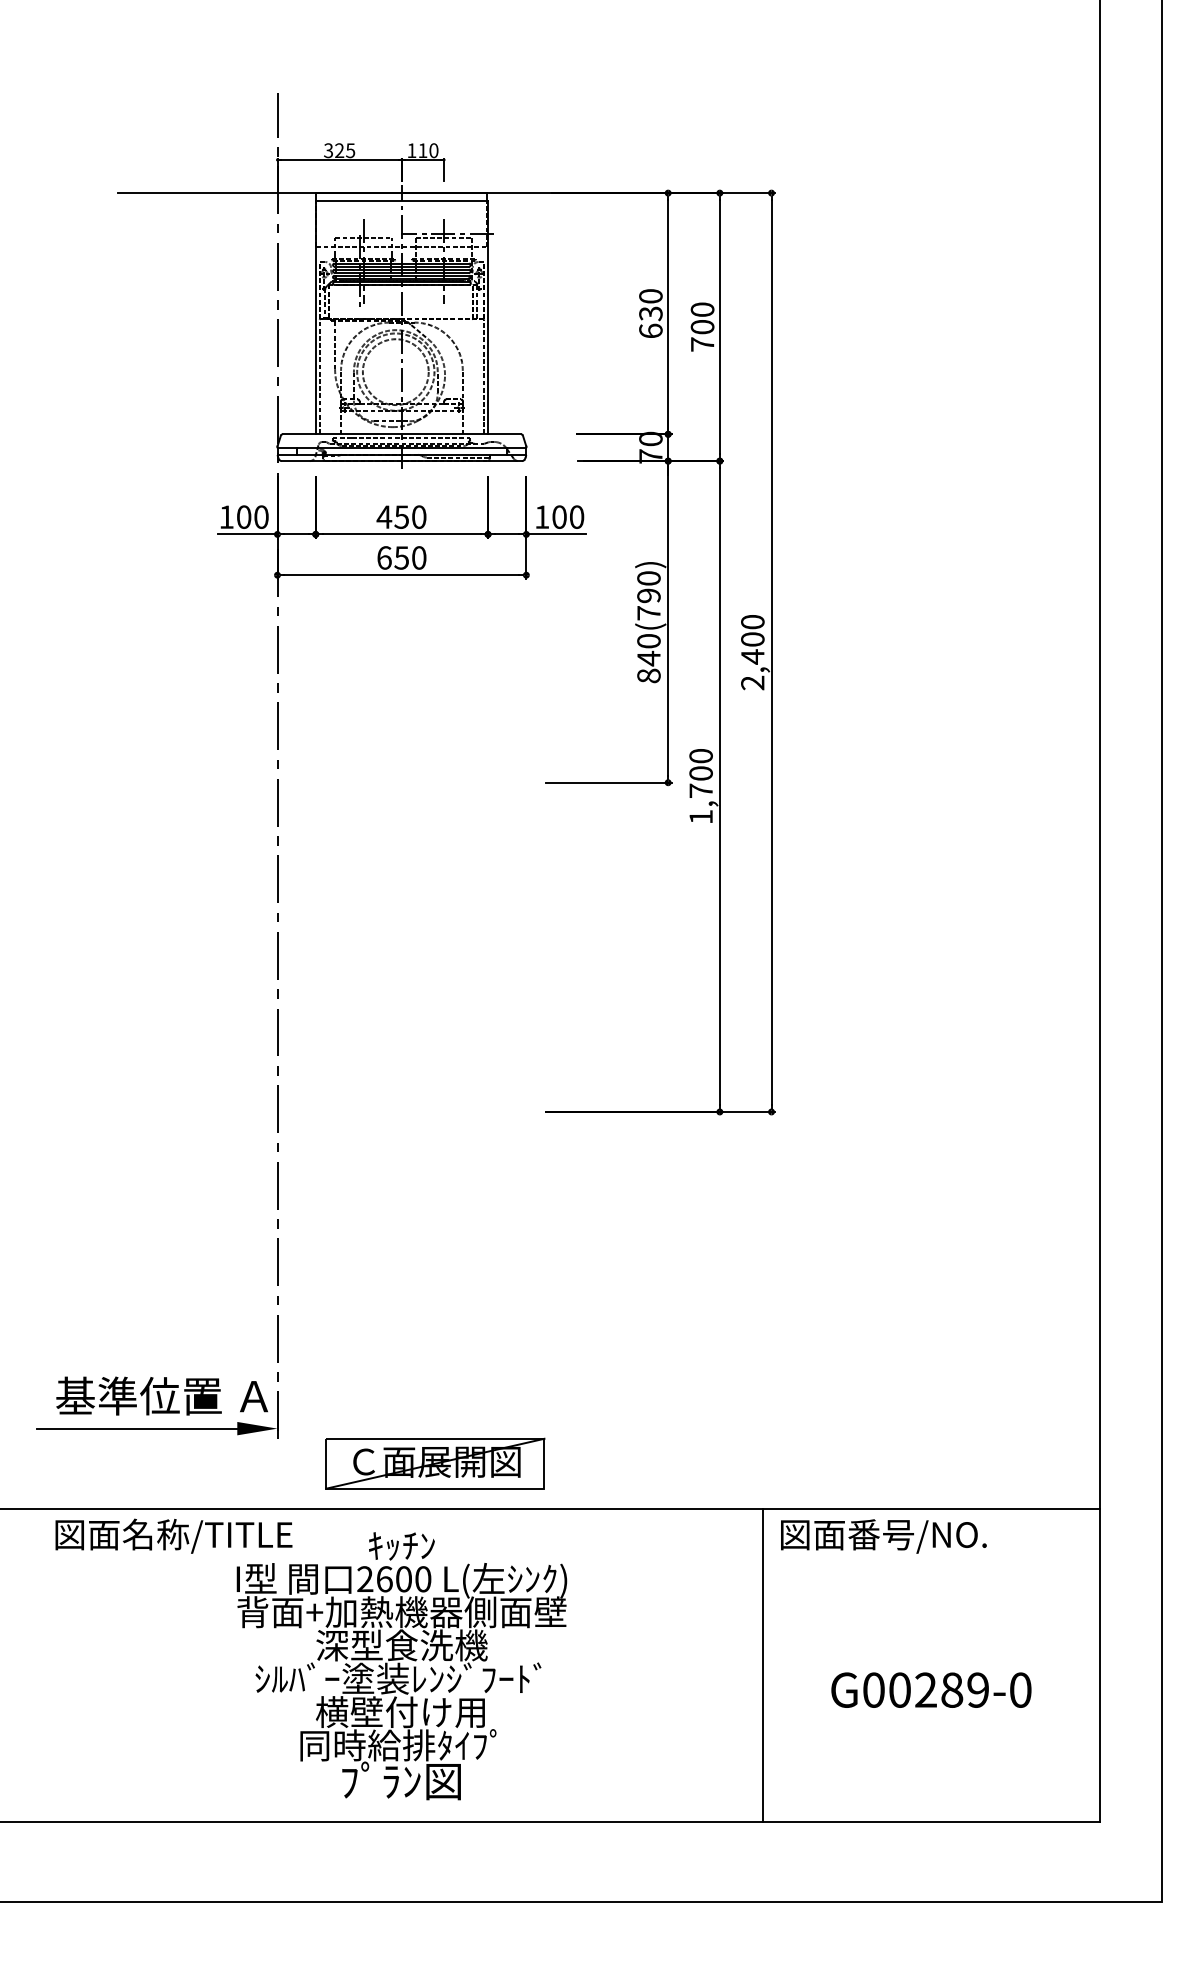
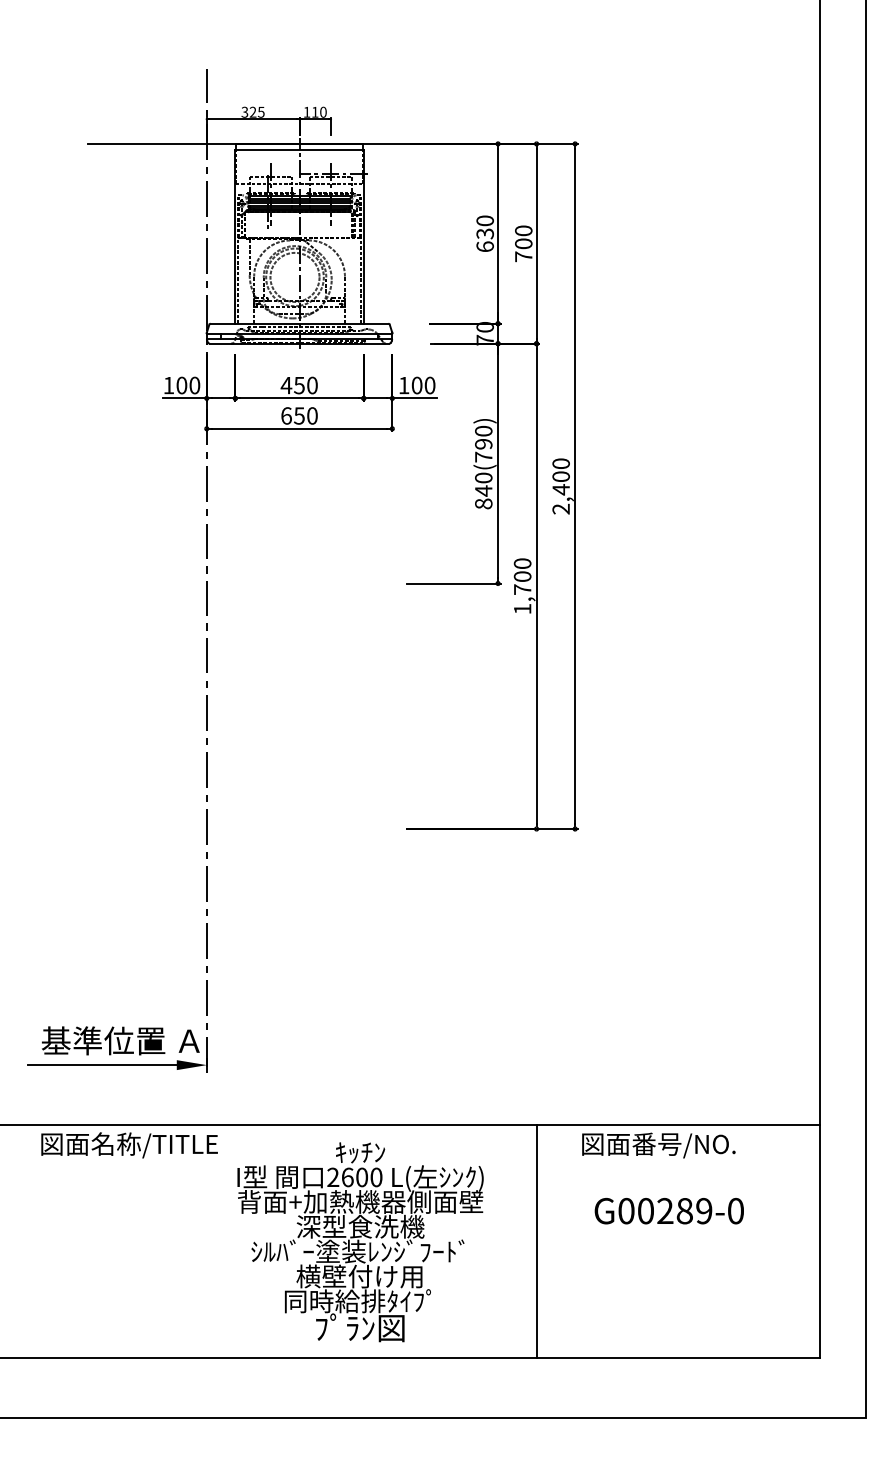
part: (435, 1462) -> (324, 1090), removed
line: (762, 1665) -> (536, 1241), moved
text: (401, 1666) -> (360, 1242), moved
text: (930, 1690) -> (668, 1211), moved

